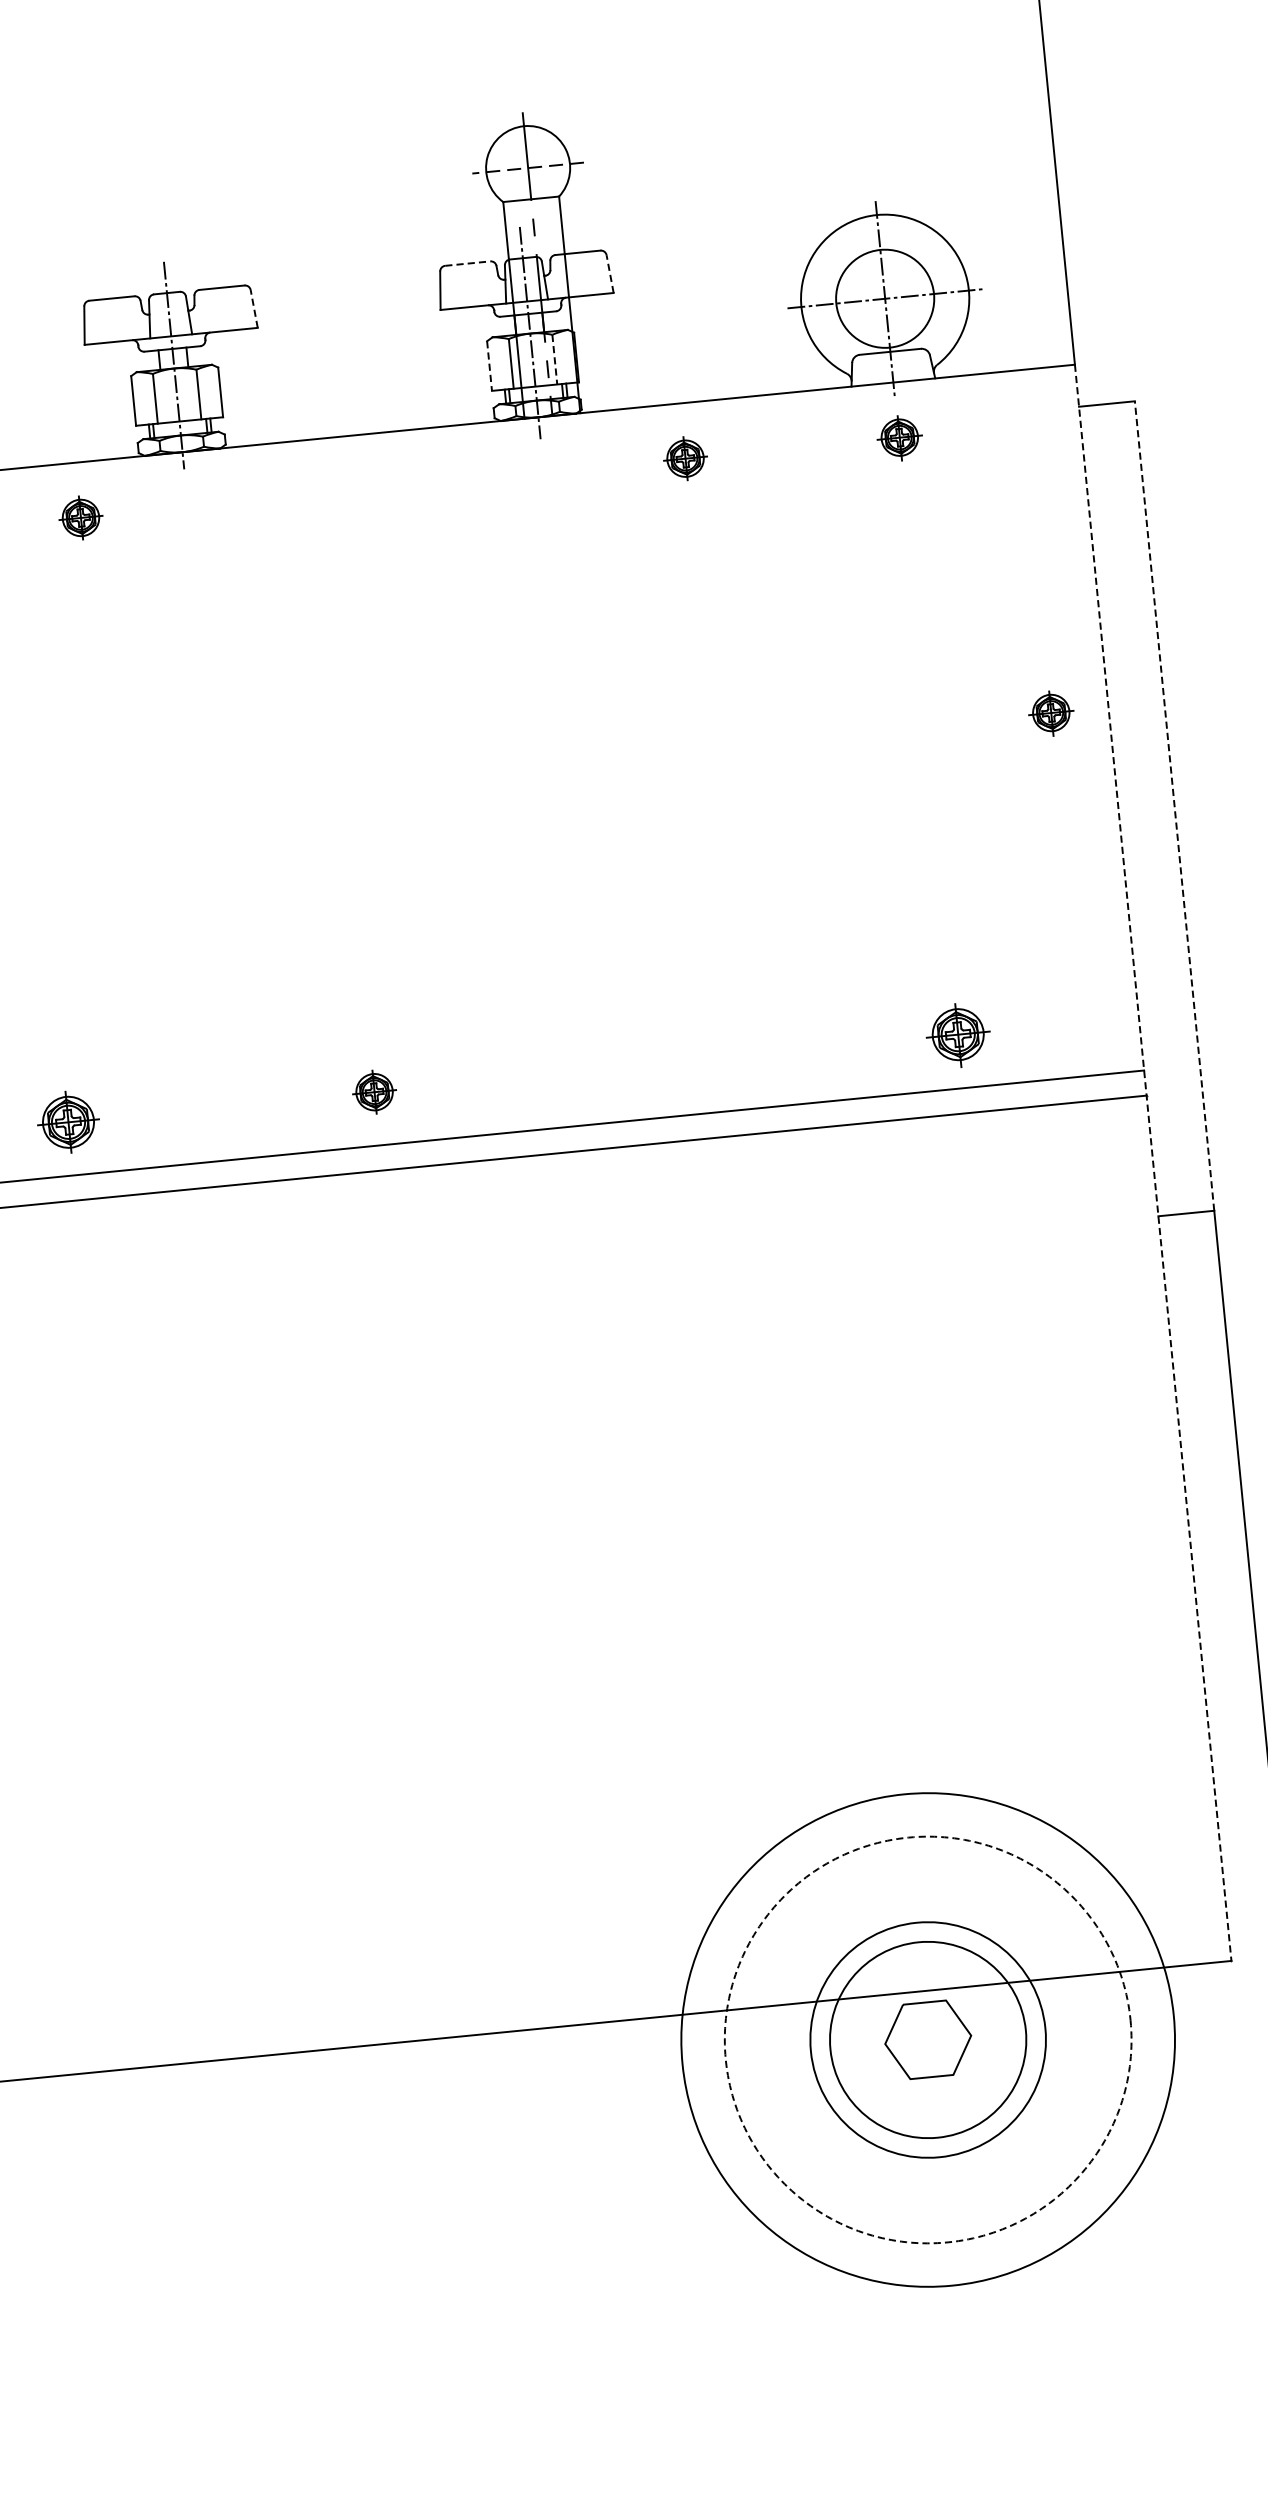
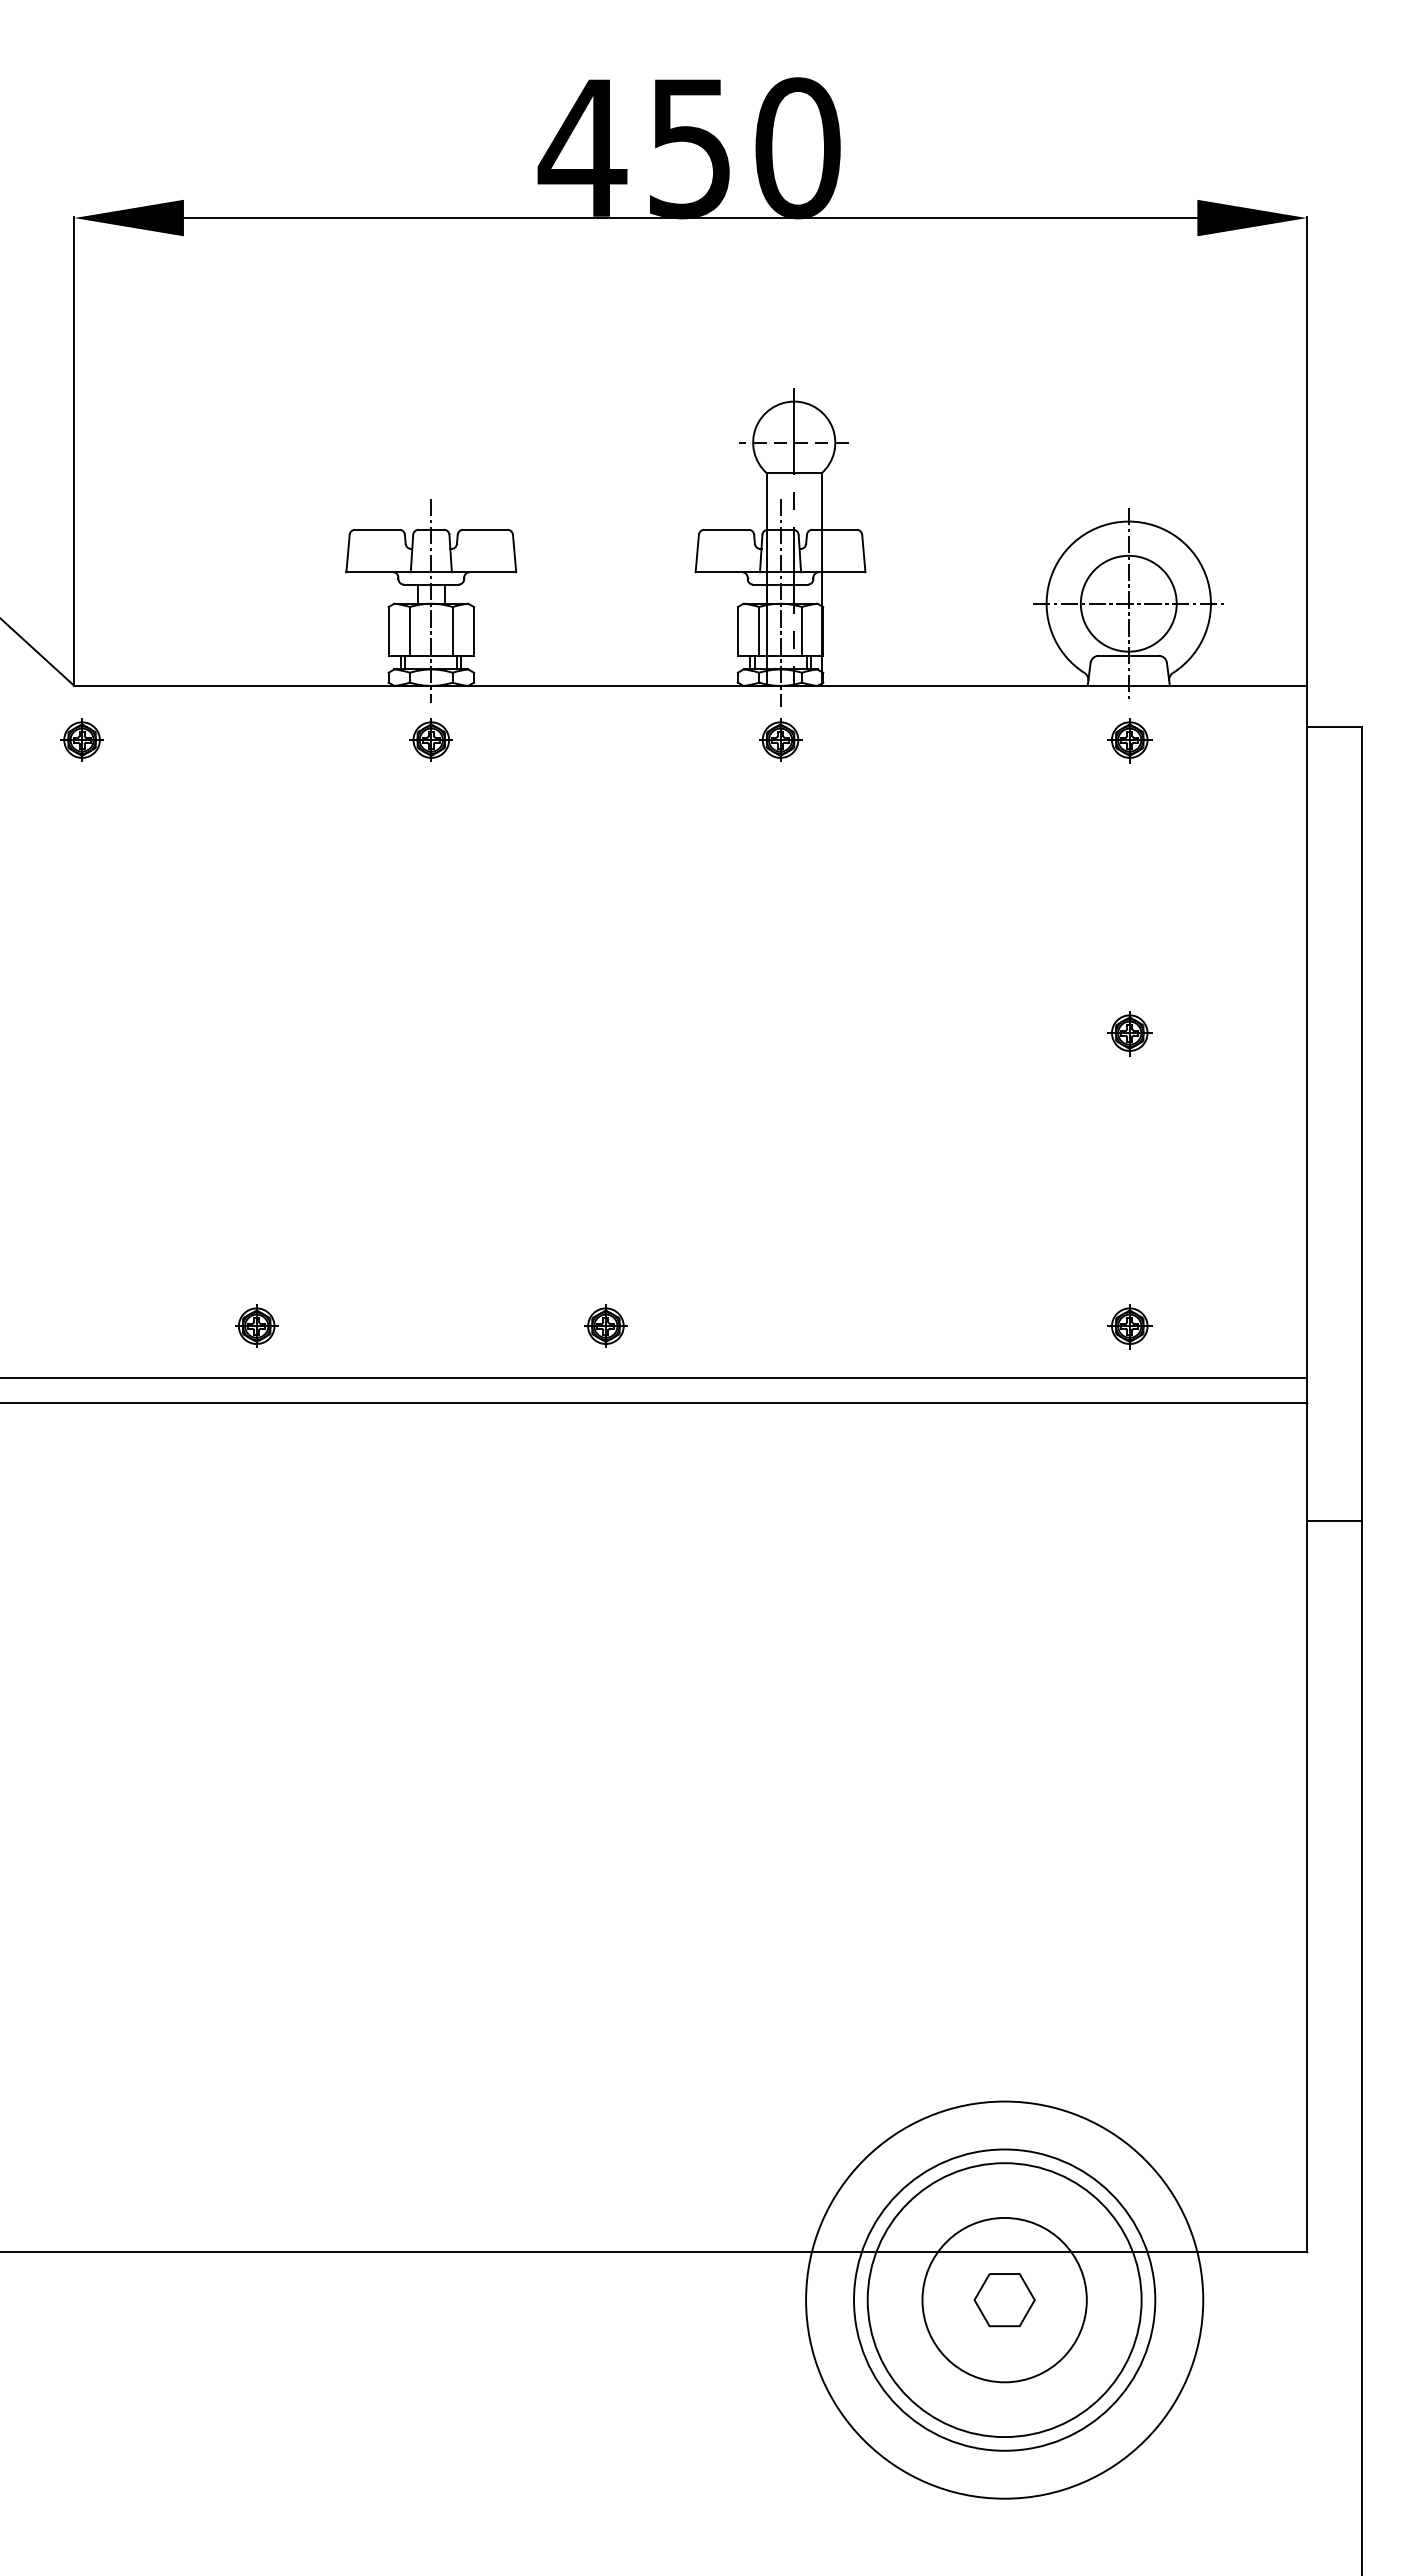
line: (468, 263) -> (727, 529), dashed -> solid
line: (609, 274) -> (863, 553), dashed -> solid
line: (254, 308) -> (514, 553), dashed -> solid
line: (554, 359) -> (801, 631), dashed -> solid
line: (489, 366) -> (737, 631), dashed -> solid
part: (685, 458) -> (780, 739), moved
part: (80, 517) -> (430, 739), moved
part: (1051, 713) -> (1129, 1033), moved
line: (1174, 805) -> (1361, 1123), dashed -> solid
part: (958, 1035) -> (1129, 1326), size x0.71
part: (374, 1091) -> (605, 1325), moved
part: (68, 1121) -> (256, 1325), size x0.71
line: (1152, 1163) -> (1306, 1469), dashed -> solid
circle: (927, 2039) -> (1004, 2299), dashed -> solid
circle: (927, 2039) -> (1004, 2299), size x0.62
circle: (927, 2039) -> (1004, 2299), size x0.71
circle: (928, 2040) -> (1004, 2300), size x1.43
part: (928, 2040) -> (1004, 2300), size x0.71

